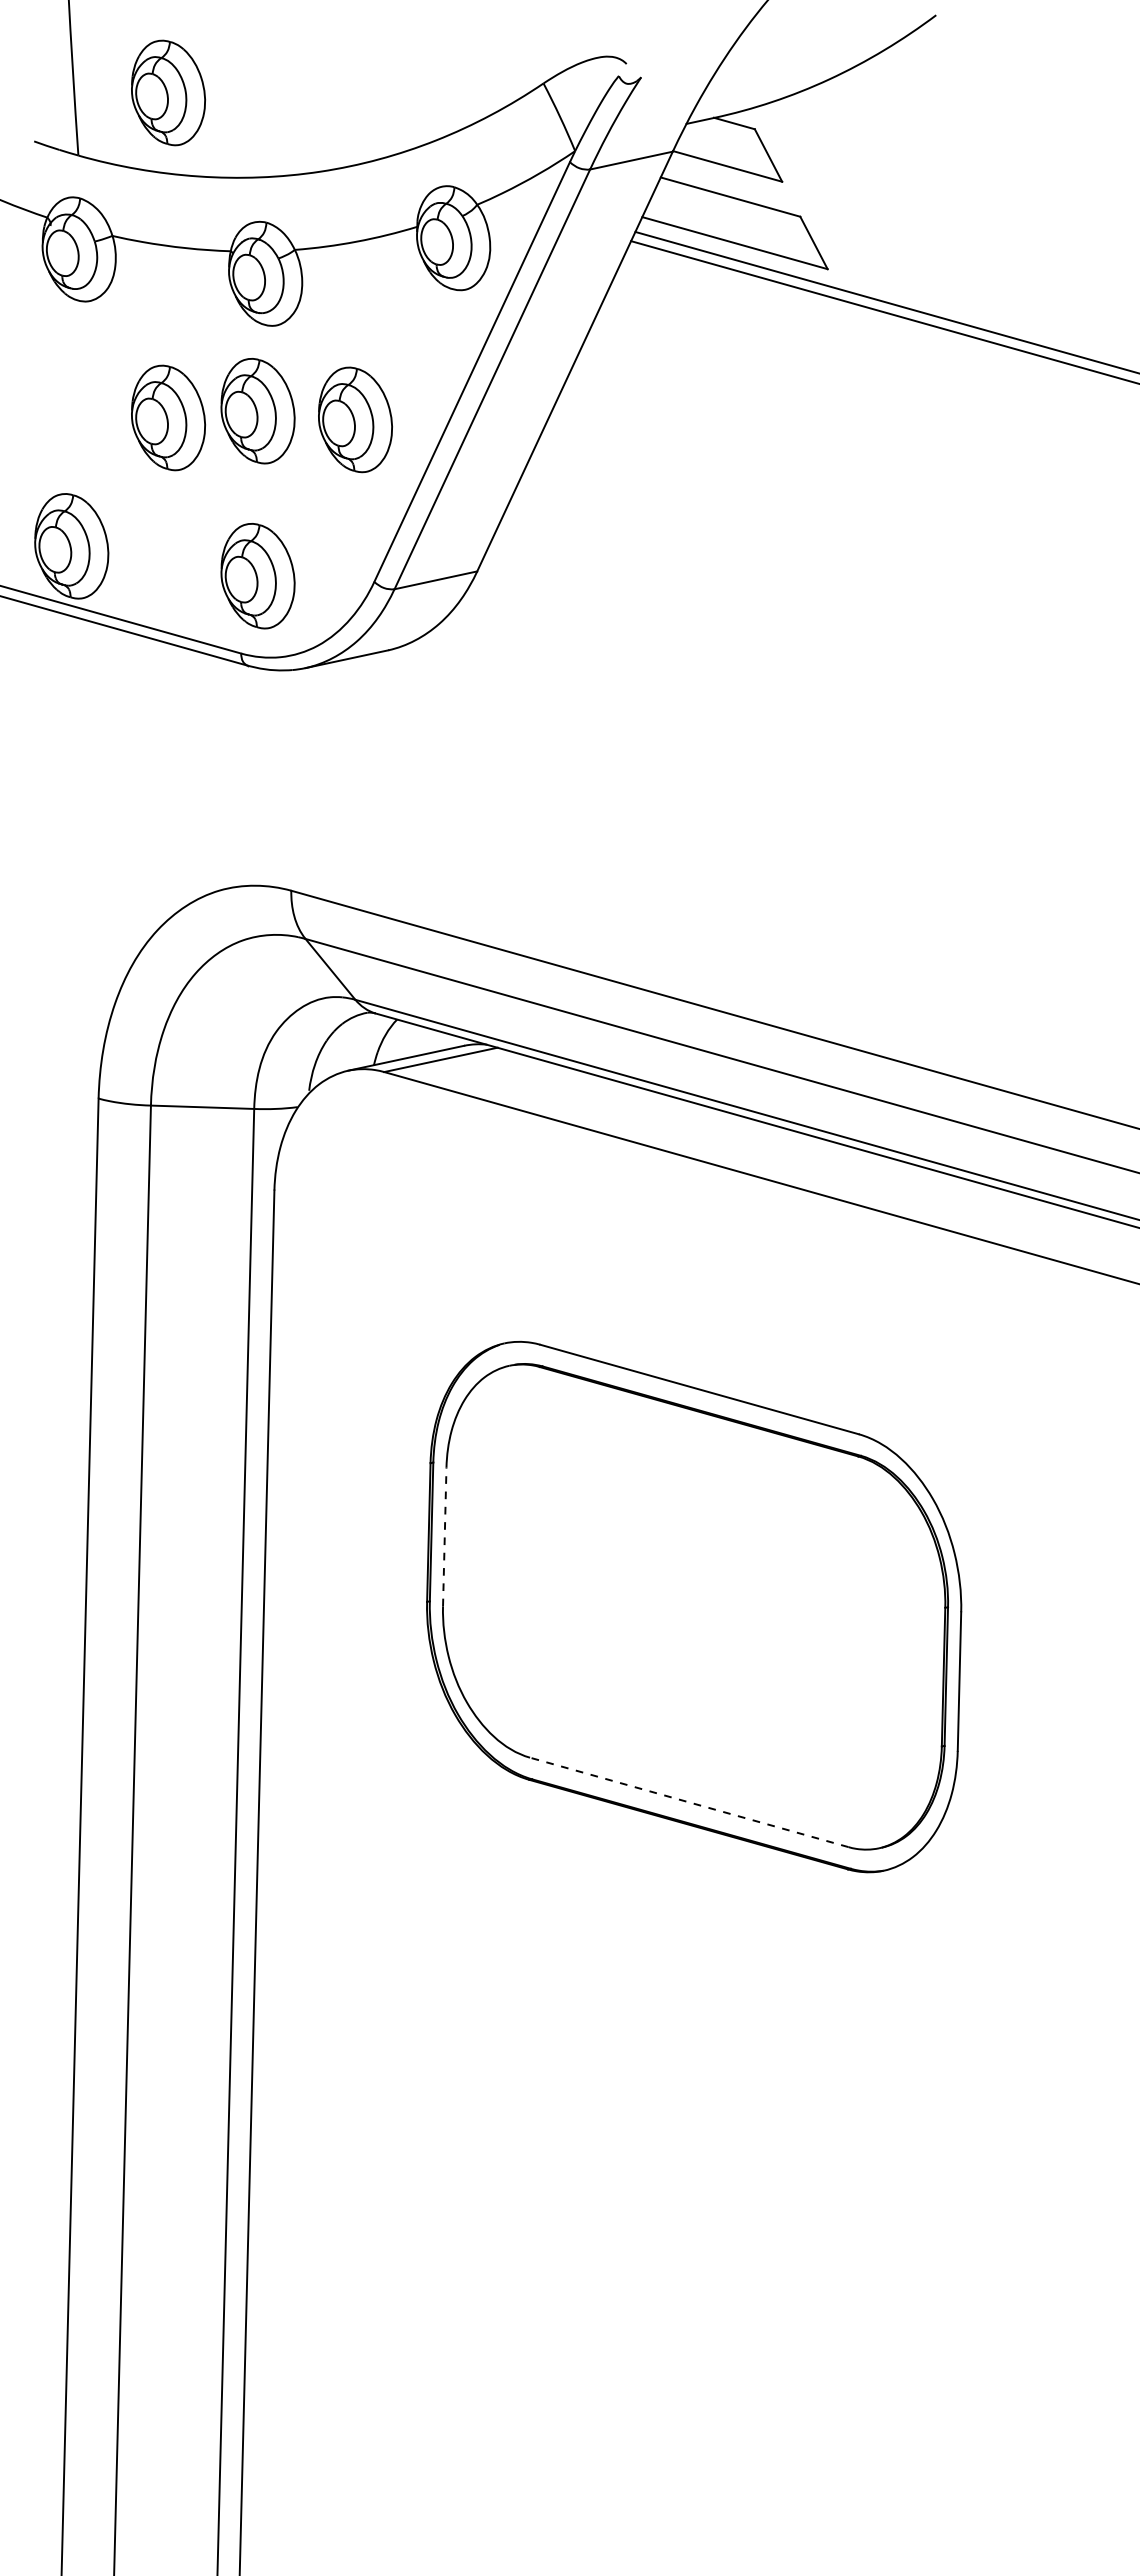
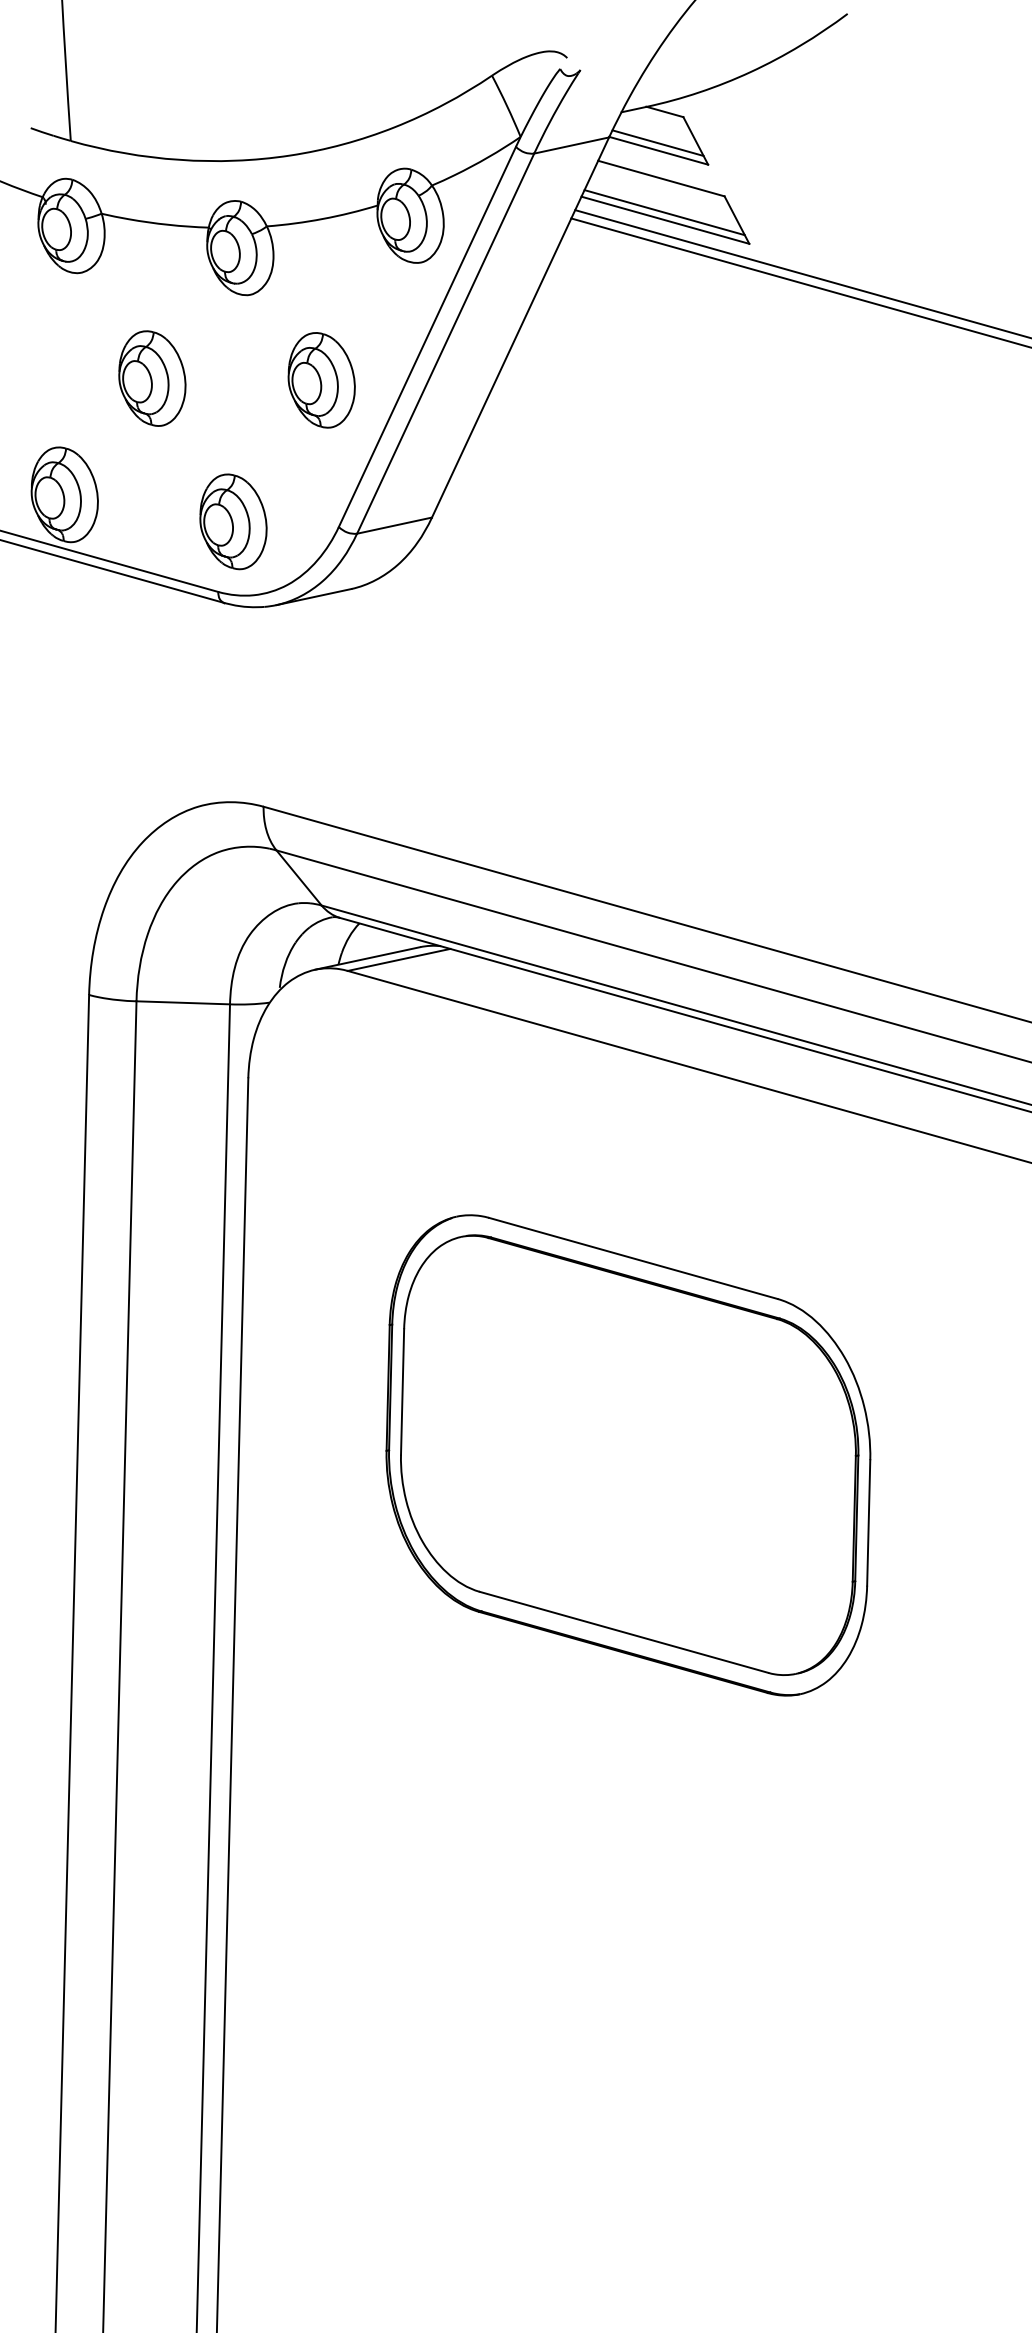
part: (168, 92) -> (152, 83), removed
line: (726, 157) -> (657, 142), added
line: (733, 234) -> (664, 212), added
part: (257, 411) -> (232, 372), removed
line: (444, 1536) -> (402, 1391), dashed -> solid
line: (688, 1802) -> (623, 1632), dashed -> solid

